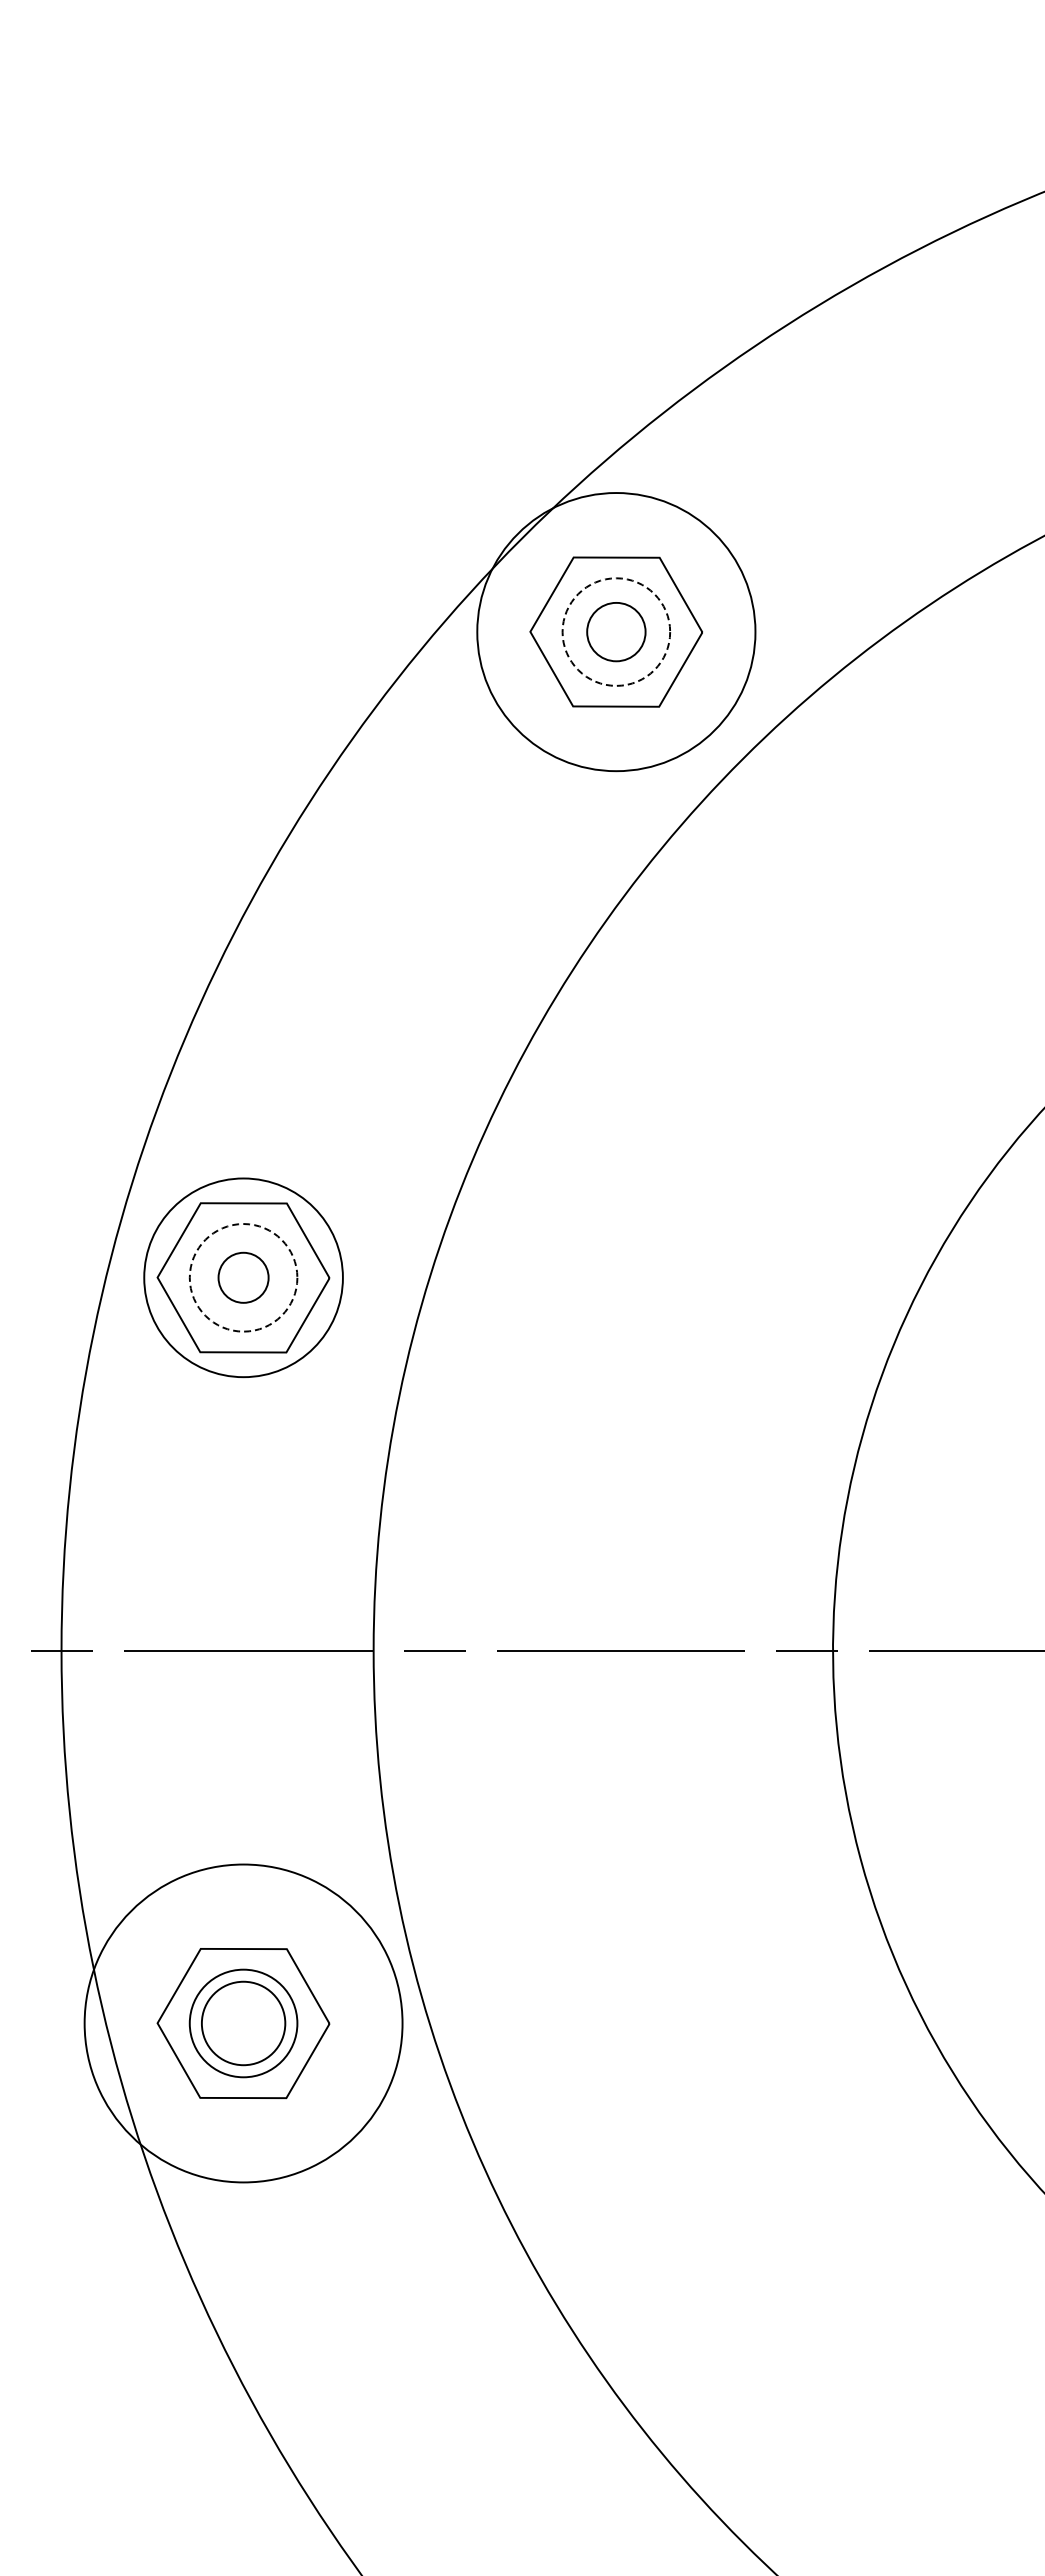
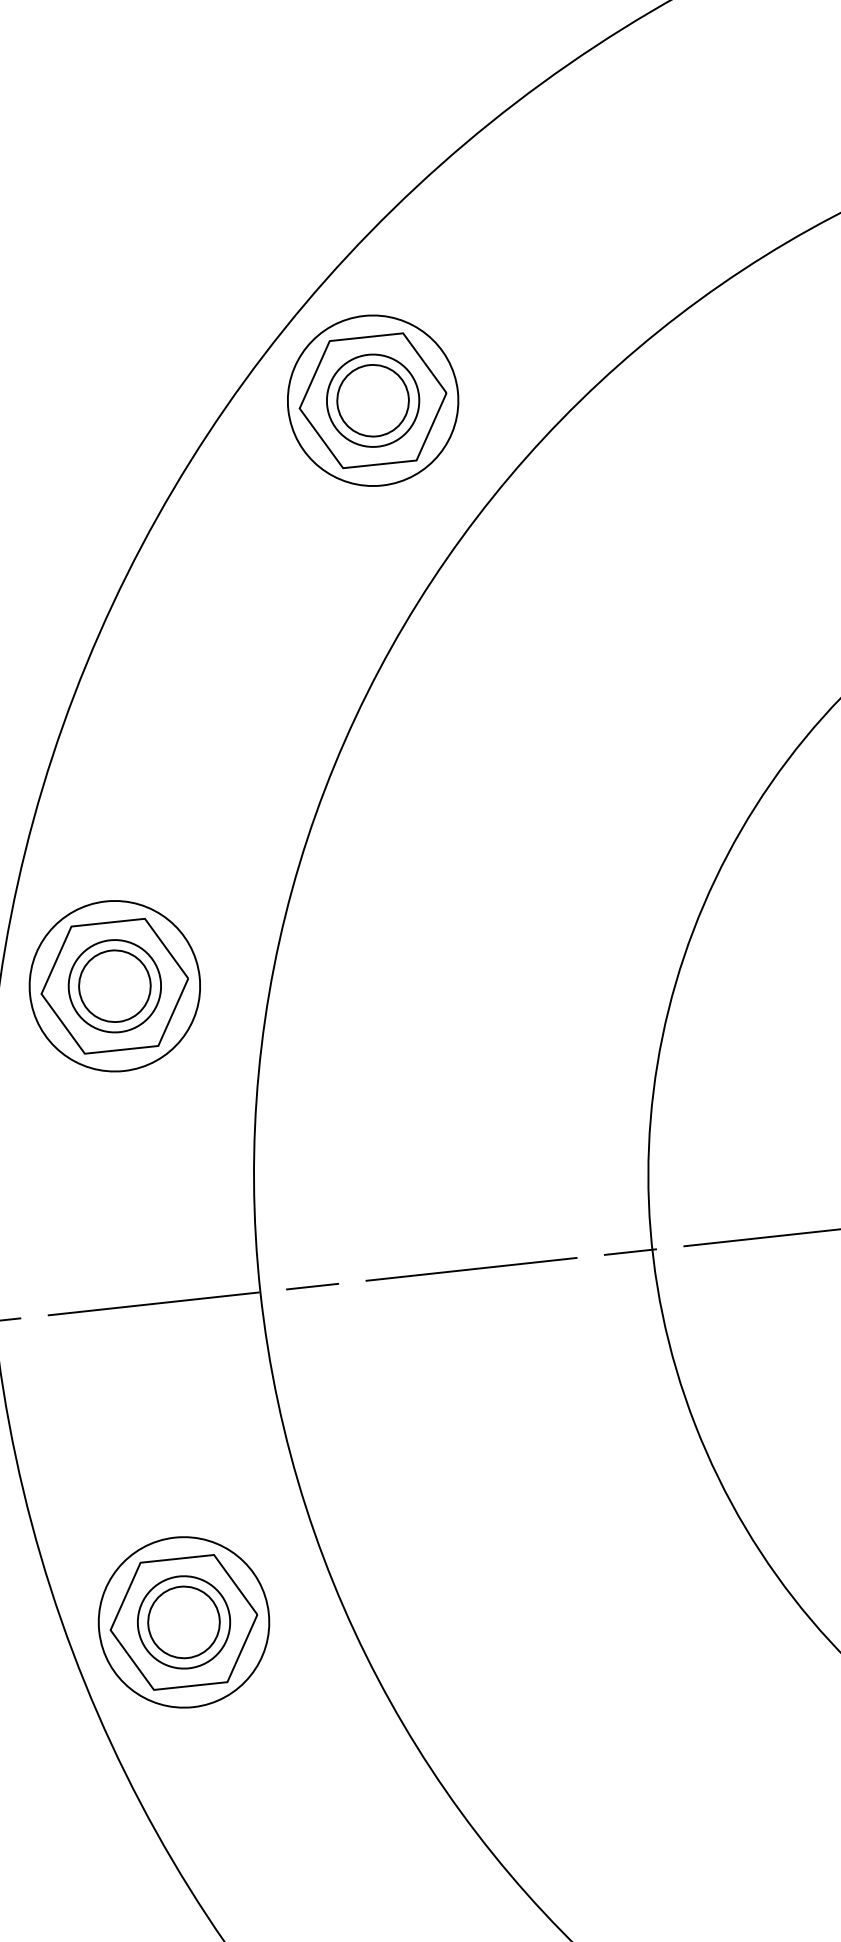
circle: (616, 631) -> (373, 400), dashed -> solid
circle: (616, 631) -> (373, 400), size x0.71
circle: (616, 631) -> (373, 400), size x1.43
circle: (243, 1277) -> (114, 985), dashed -> solid
circle: (243, 1277) -> (114, 985), size x1.67
circle: (243, 2023) -> (183, 1622), size x0.62

